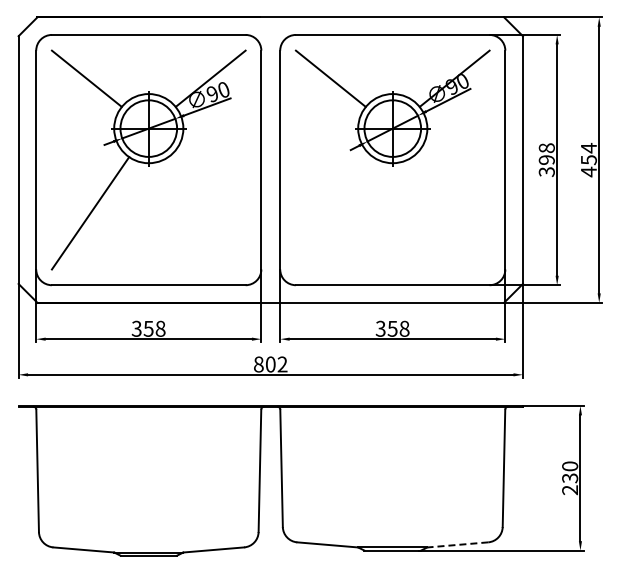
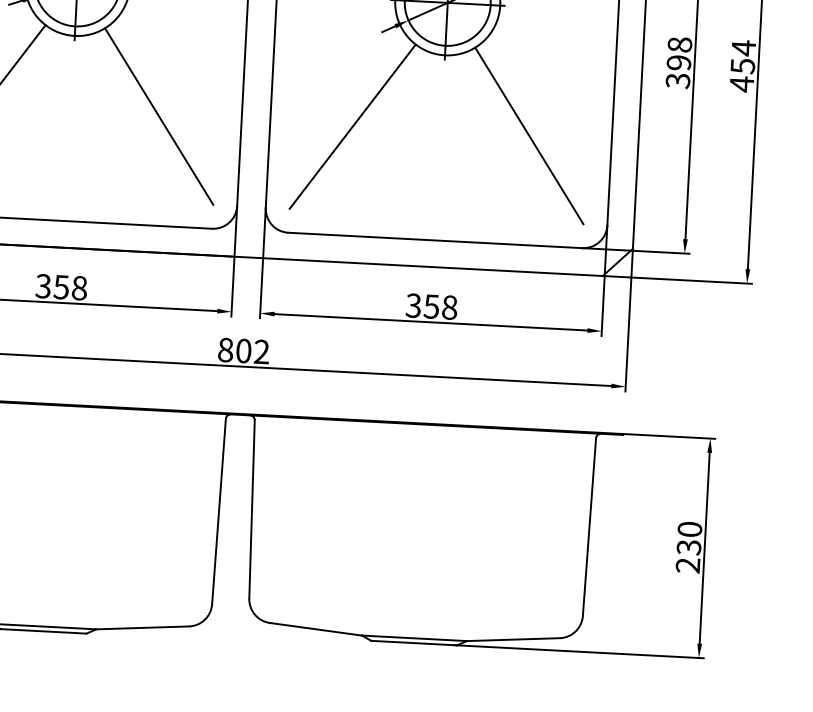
line: (206, 213) -> (158, 116), added
line: (334, 213) -> (352, 127), added
line: (450, 213) -> (528, 136), added
line: (457, 544) -> (512, 638), dashed -> solid

